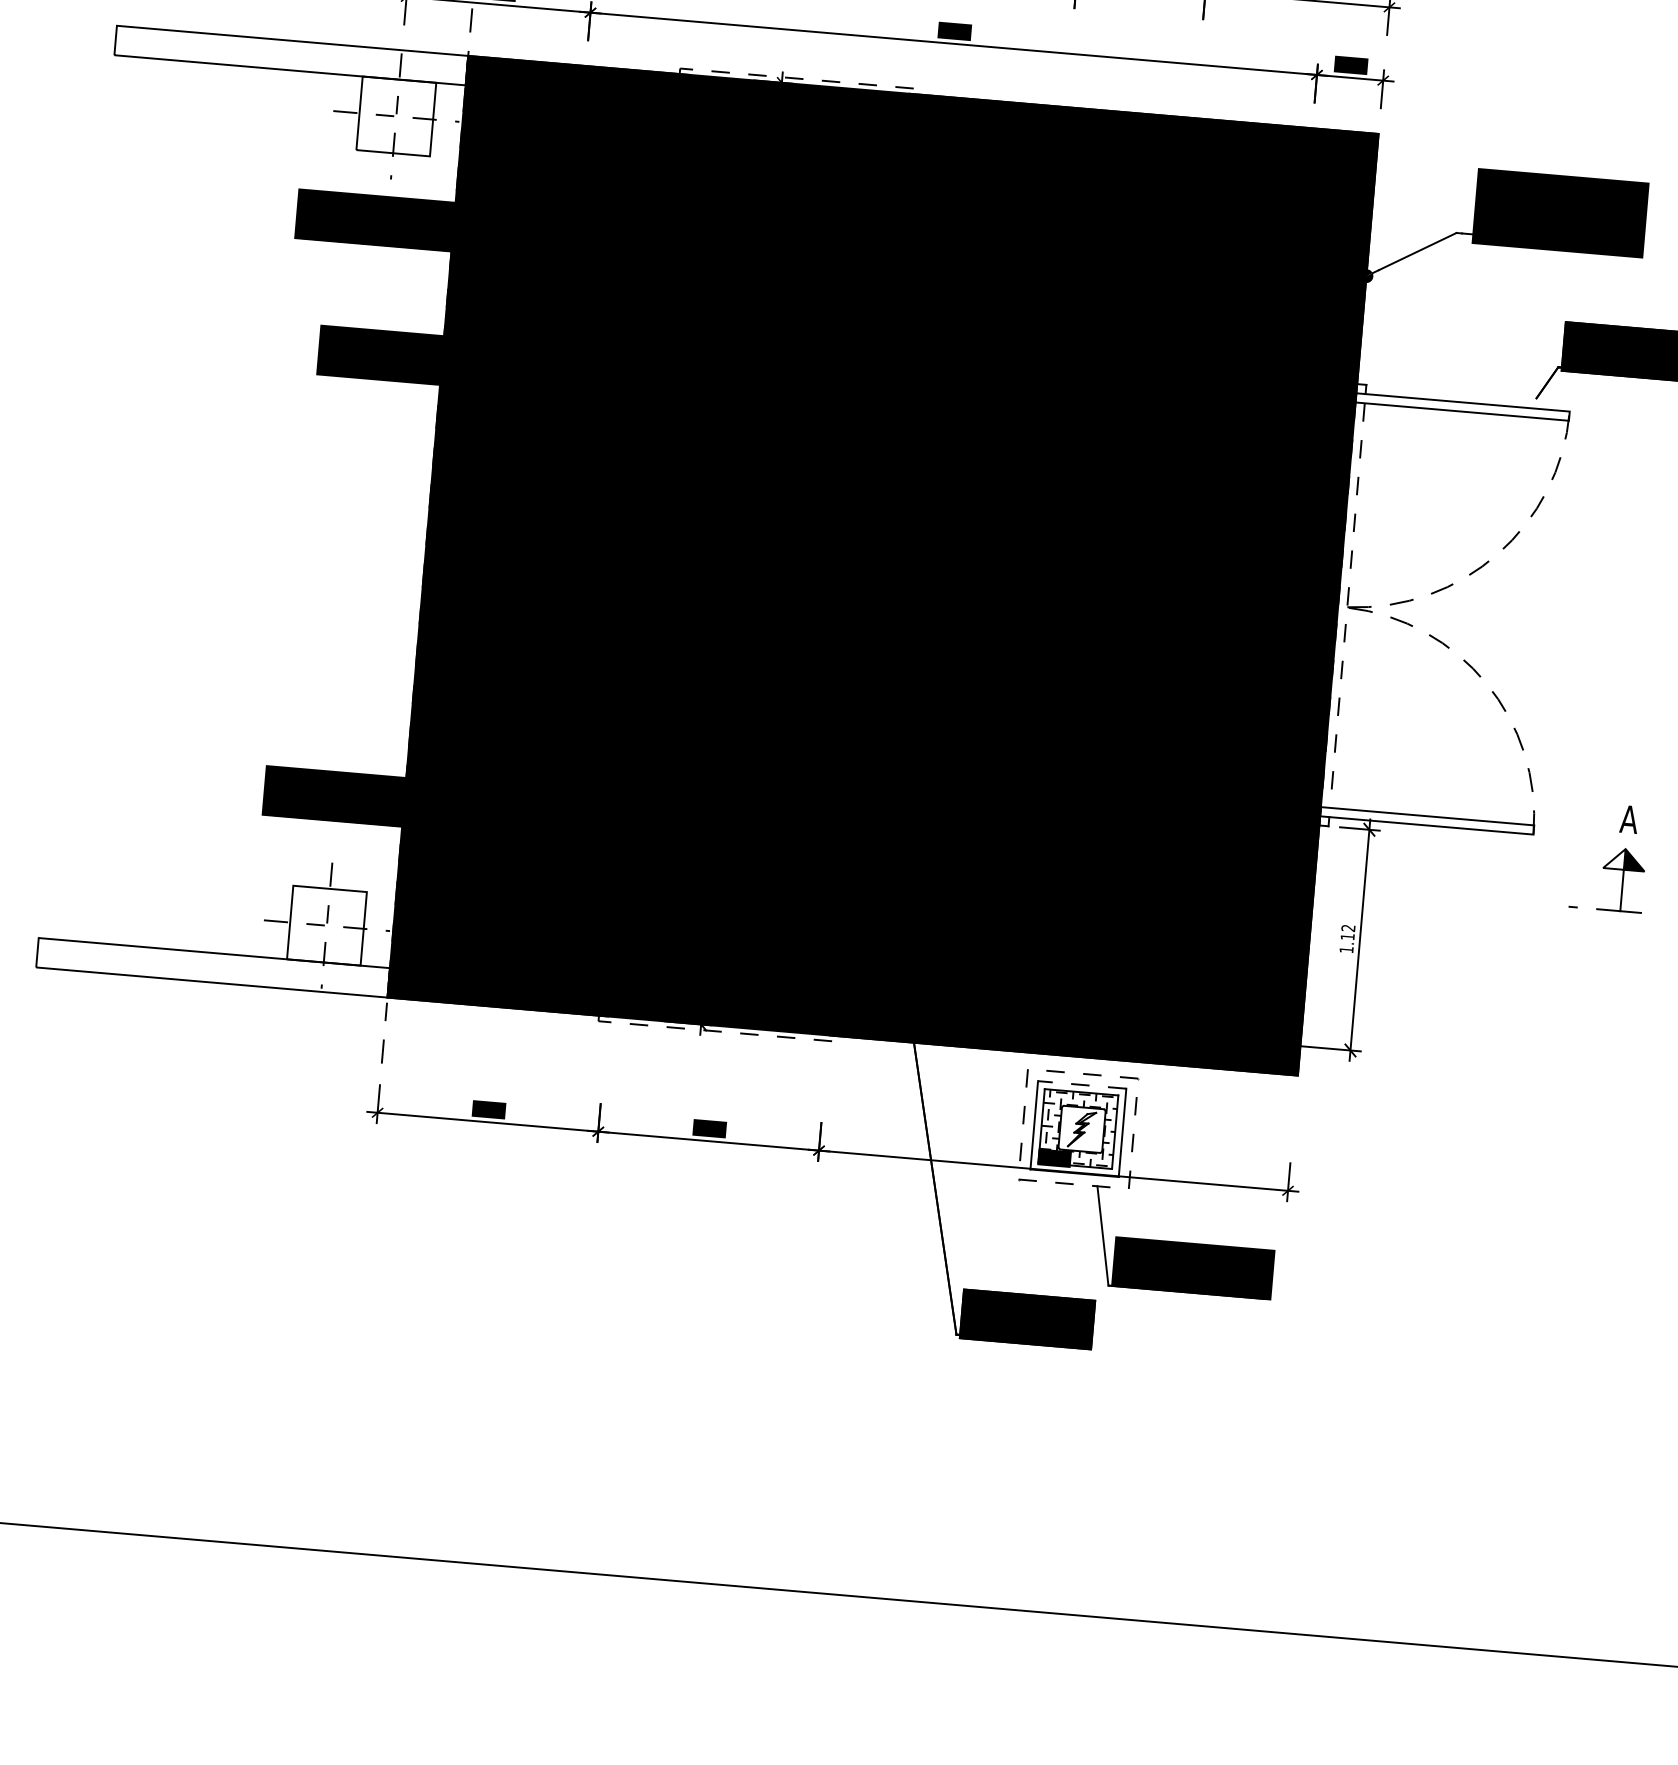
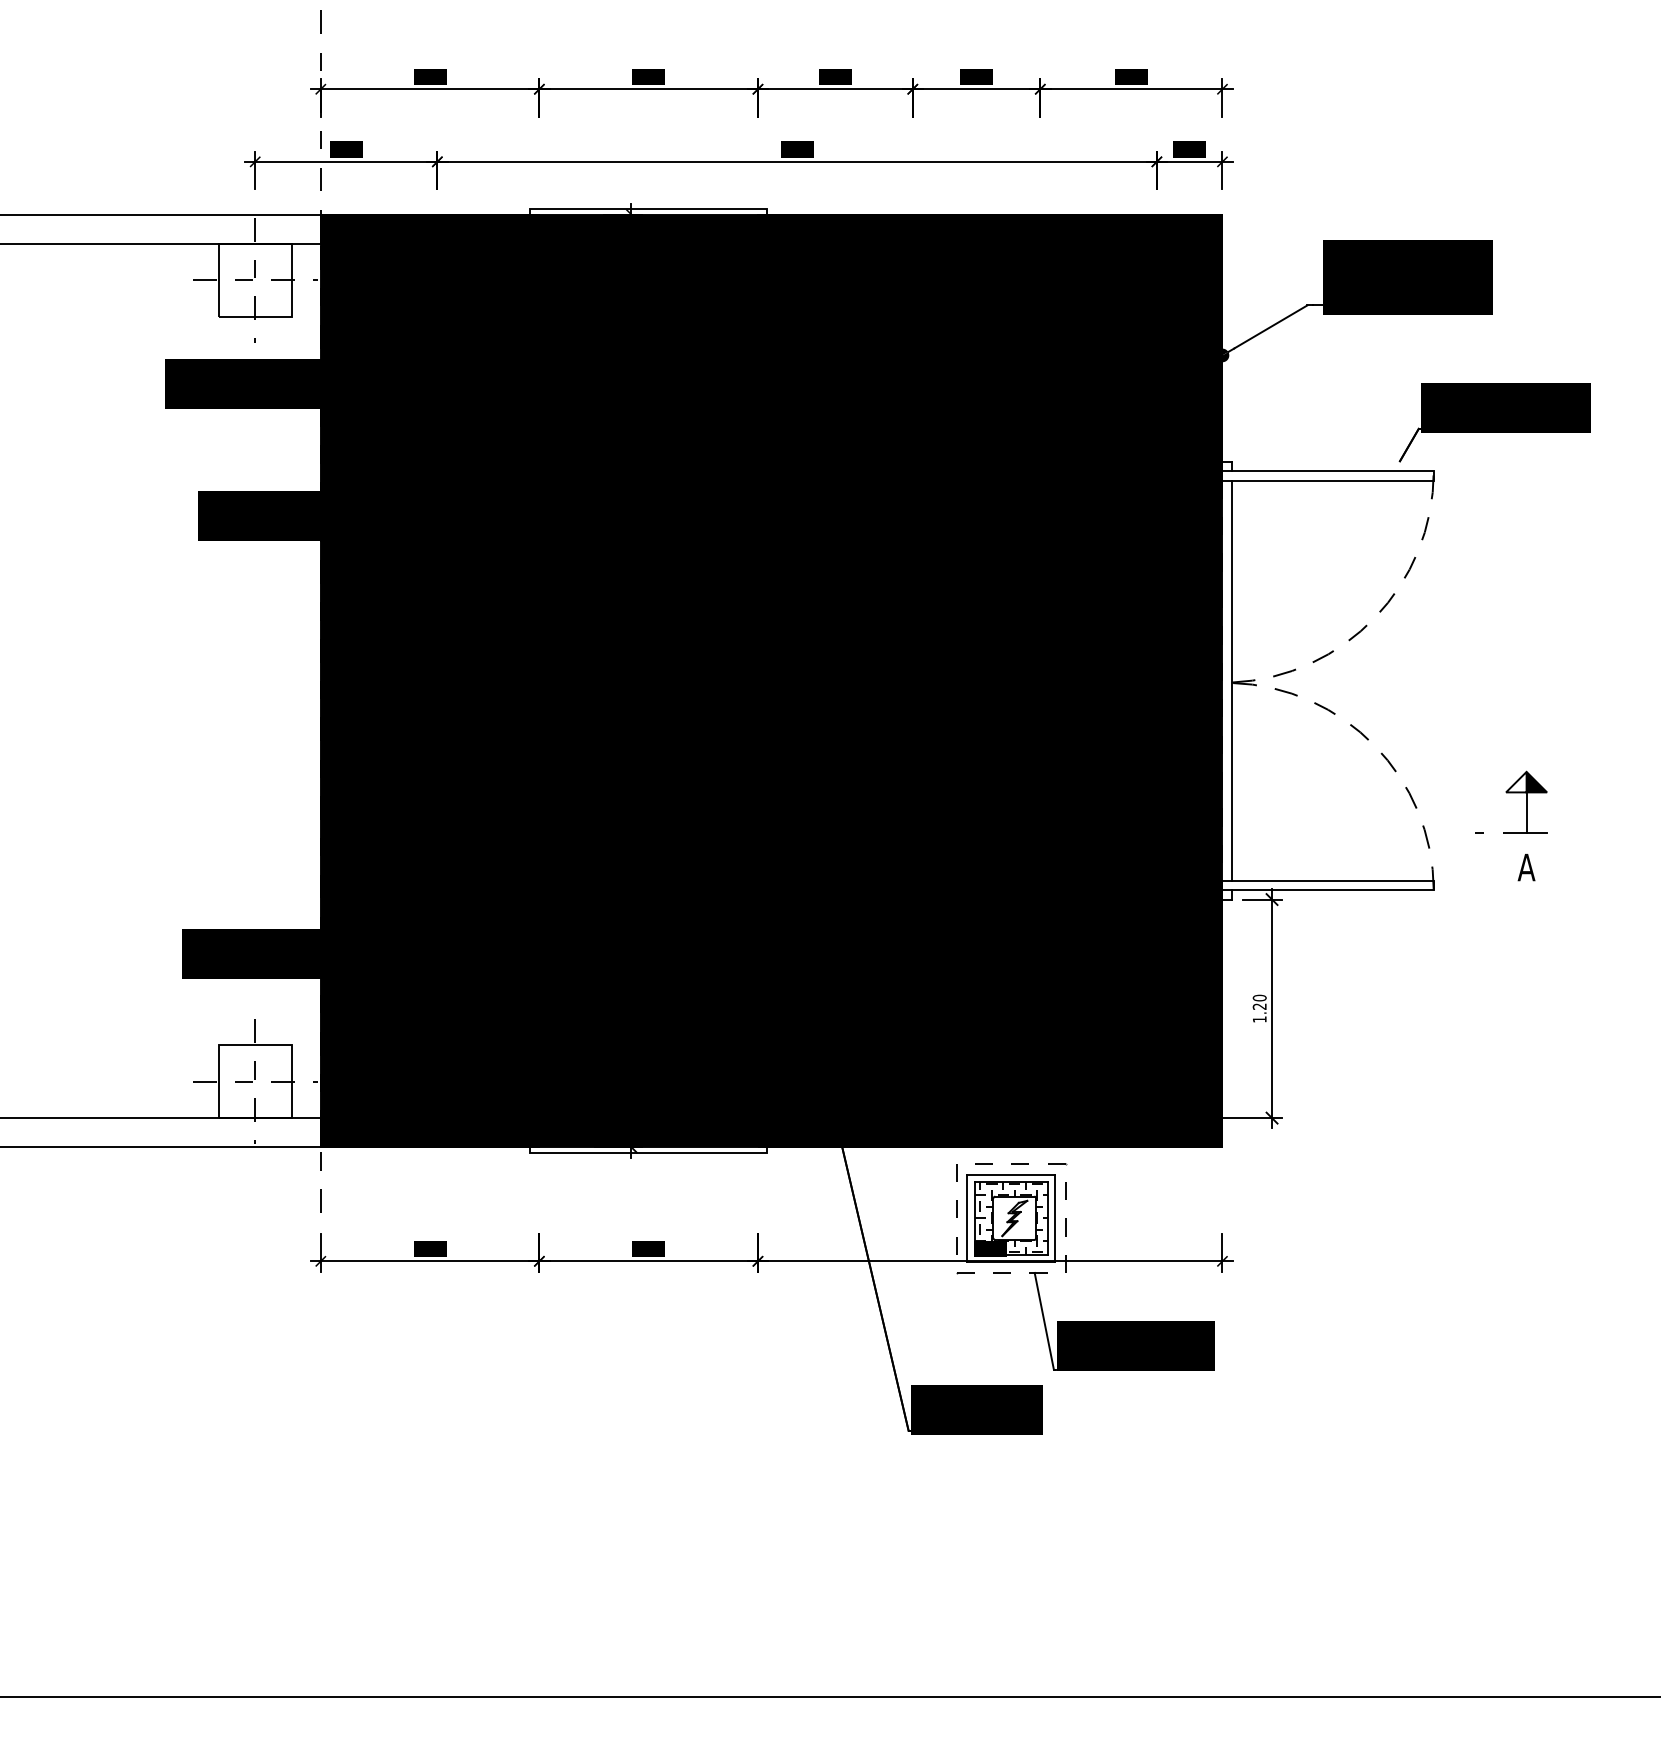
line: (800, 79) -> (649, 209), dashed -> solid
line: (1347, 606) -> (1231, 681), dashed -> solid
part: (1608, 869) -> (1511, 793), moved
text: (1347, 931) -> (1259, 1001), 1.12 -> 1.20
line: (718, 1031) -> (649, 1152), dashed -> solid
line: (1082, 1084) -> (1011, 1174), dashed -> solid

